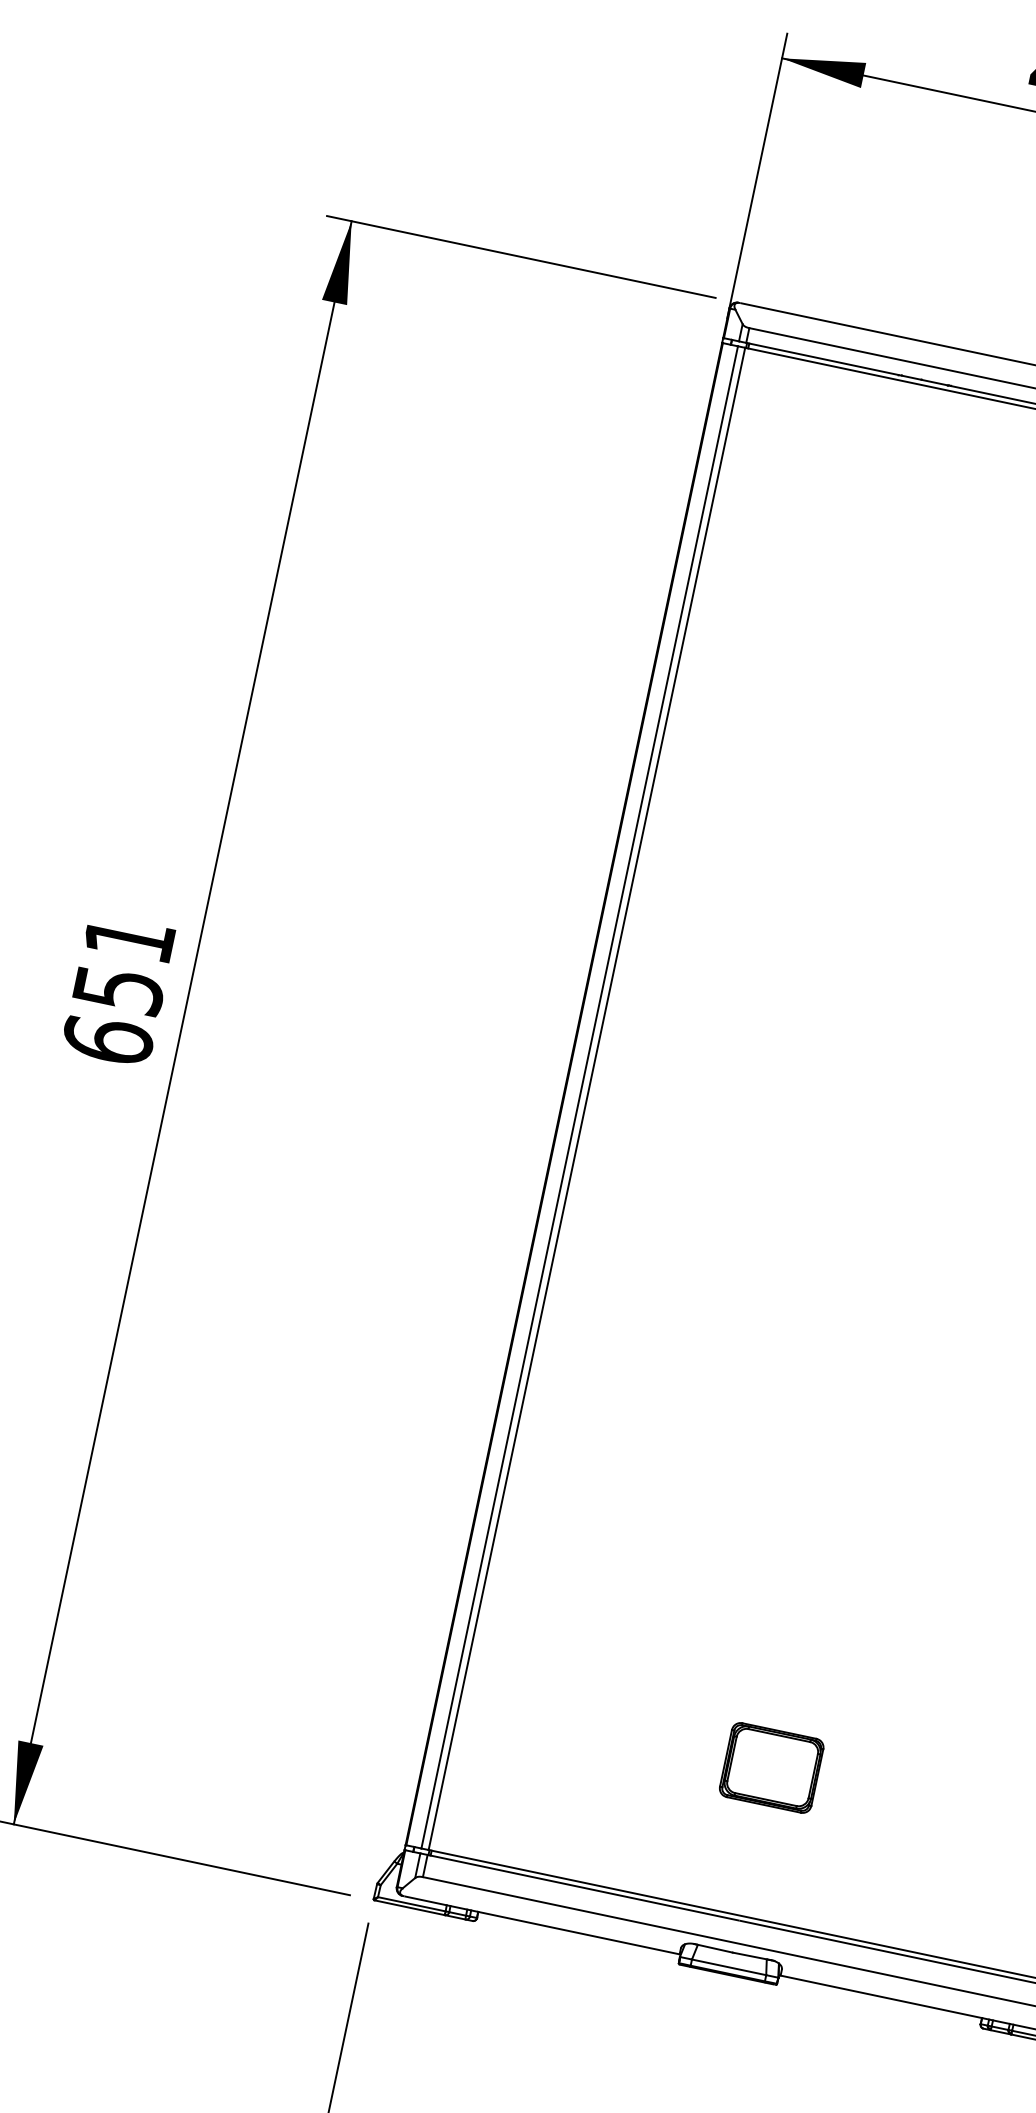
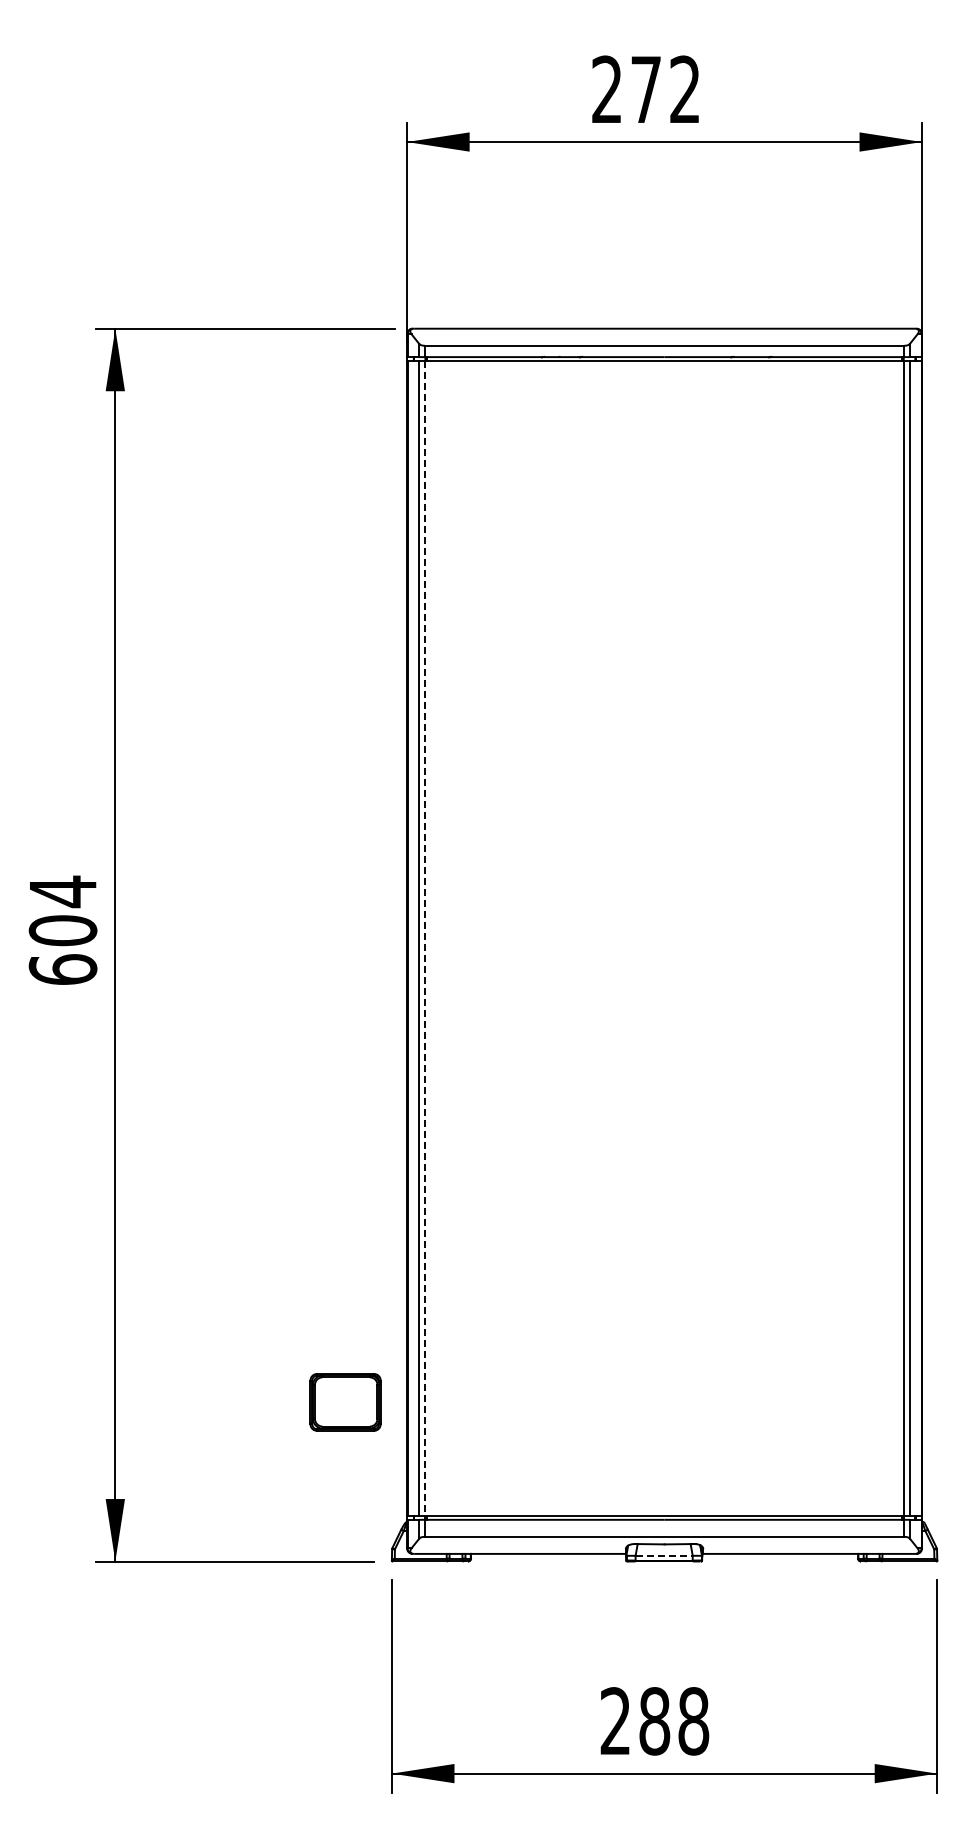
text: (123, 963) -> (62, 910), 651 -> 604
line: (586, 1098) -> (424, 938), solid -> dashed
part: (771, 1768) -> (345, 1402), moved
line: (729, 1967) -> (664, 1555), solid -> dashed

